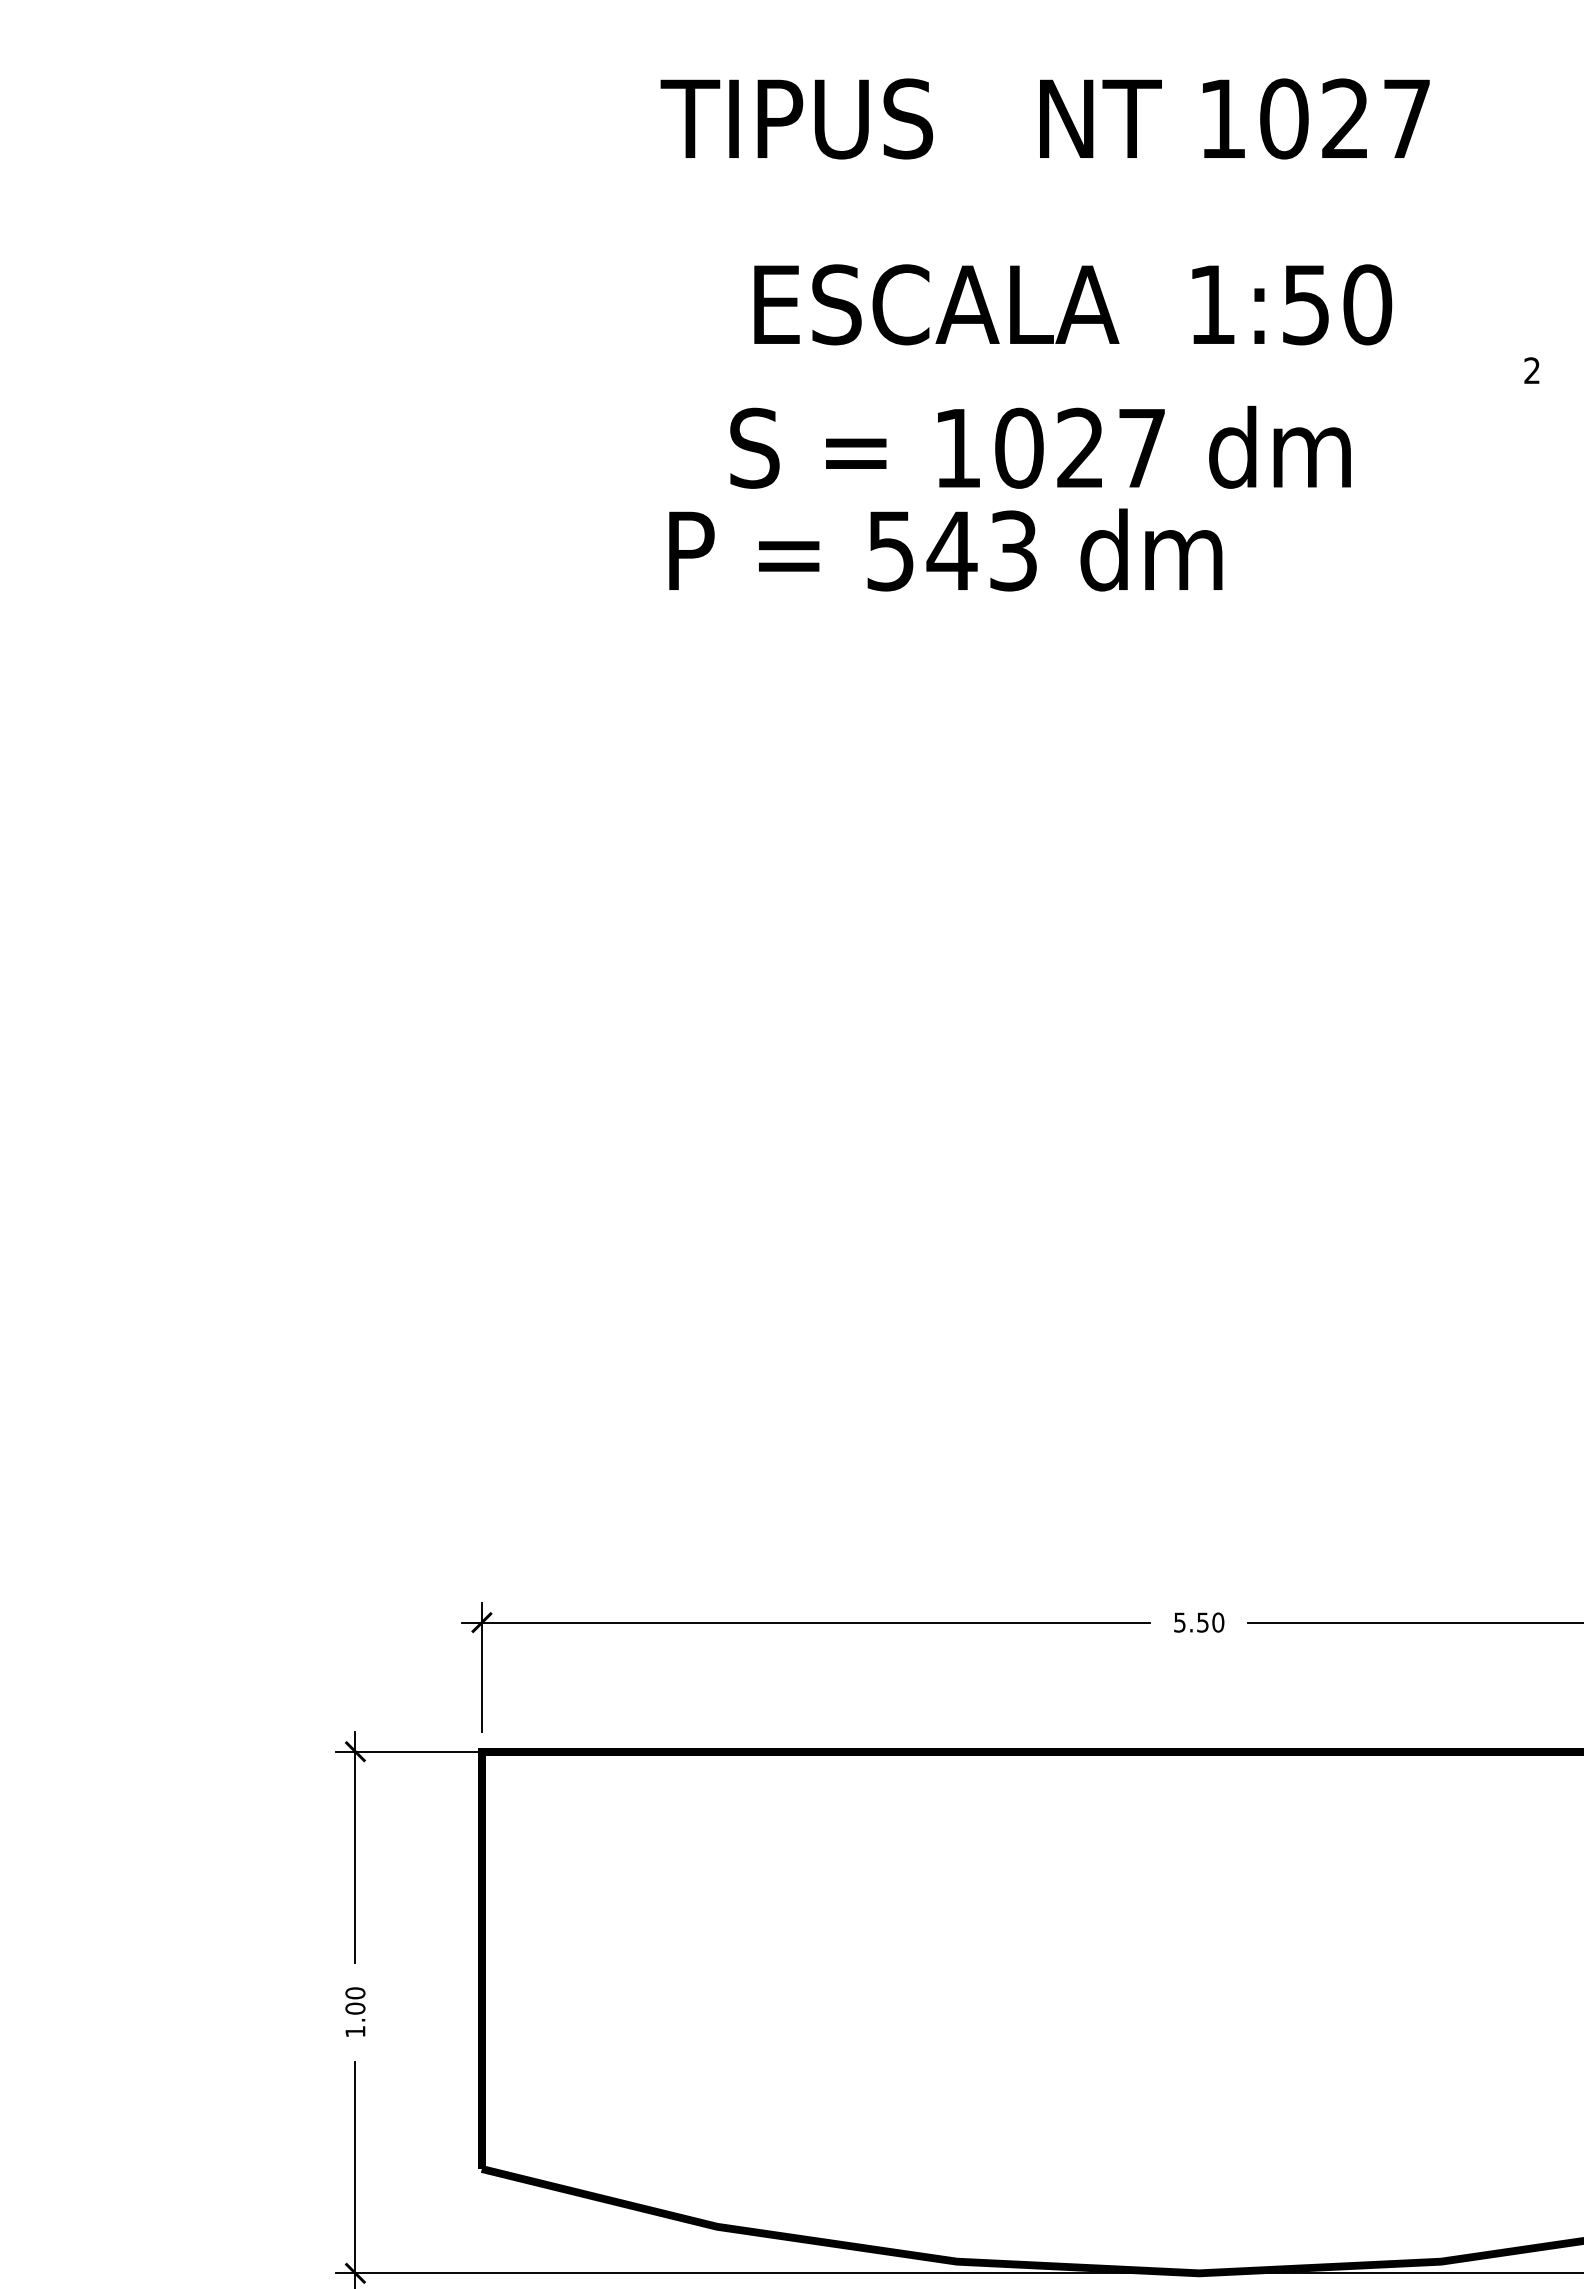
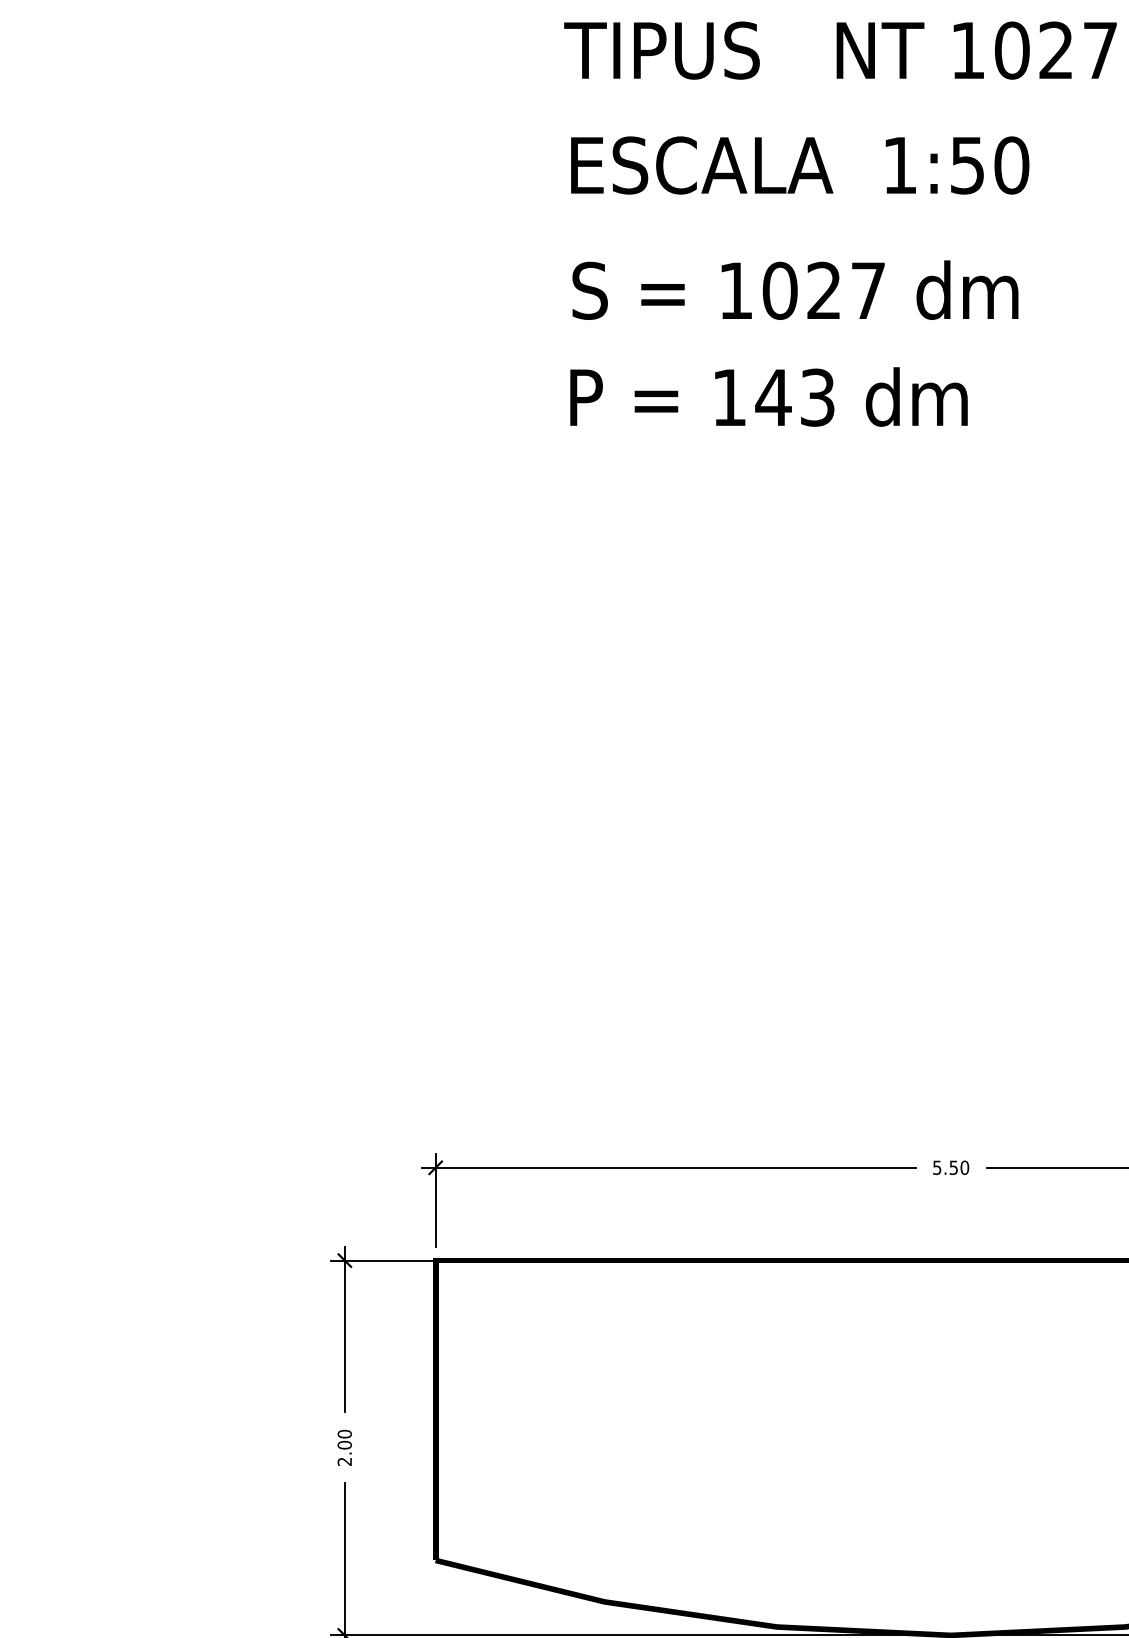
text: (1044, 118) -> (839, 50), moved
text: (1073, 304) -> (800, 165), moved
text: (1040, 446) -> (795, 289), moved
text: (890, 551) -> (729, 398), 543 -> 143
text: (355, 2031) -> (344, 1461), 1.00 -> 2.00

